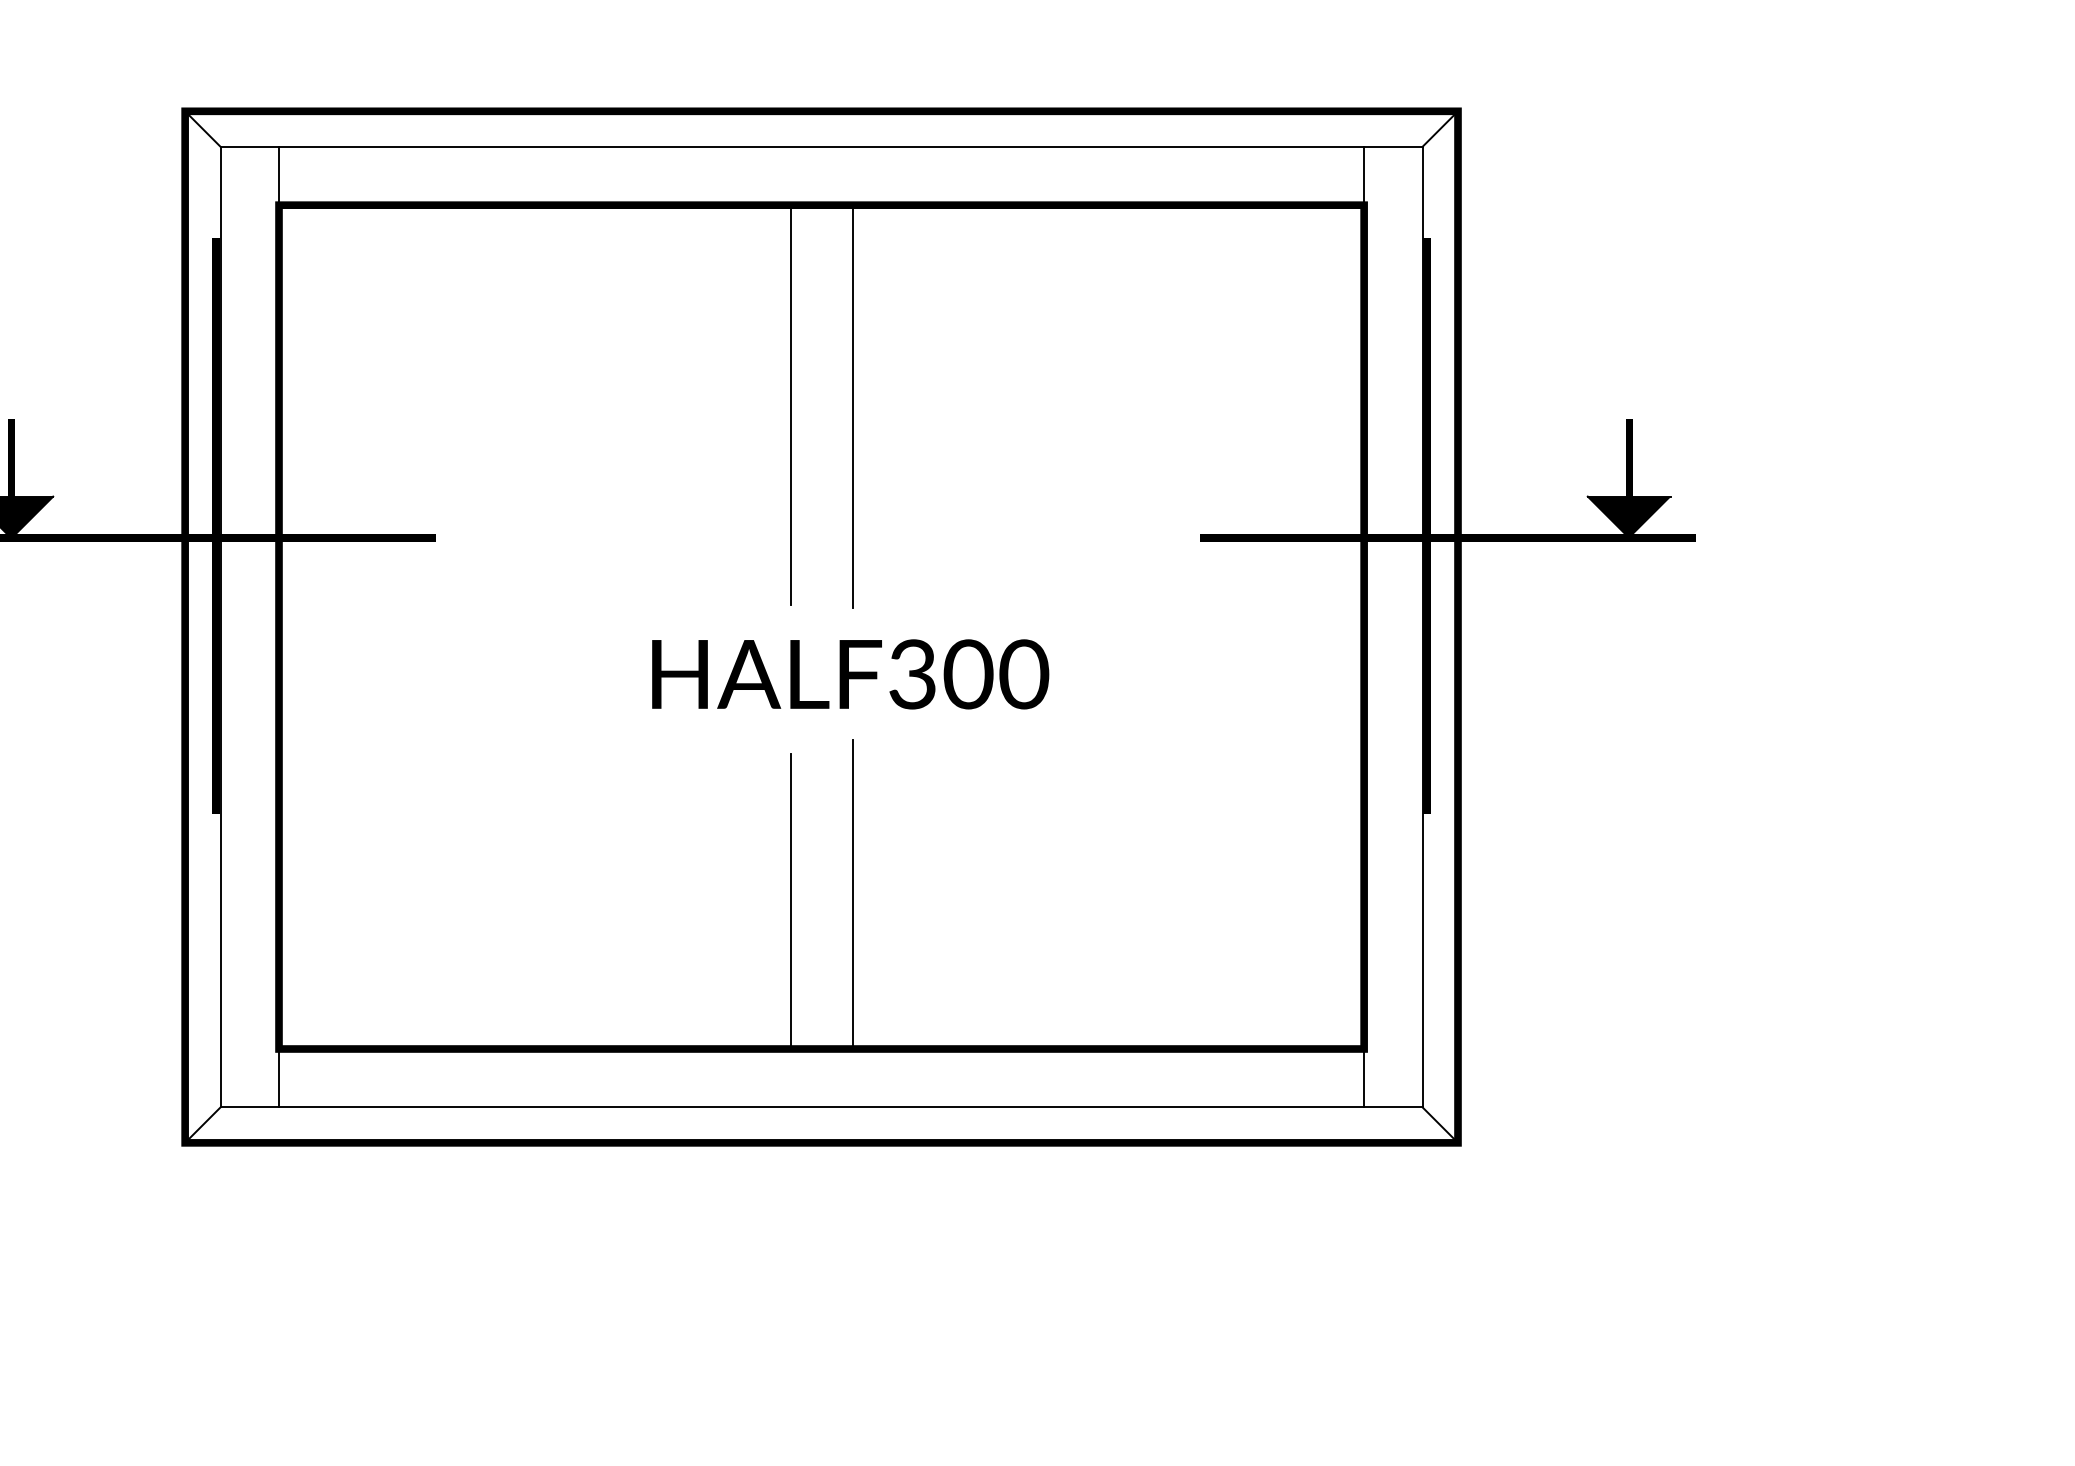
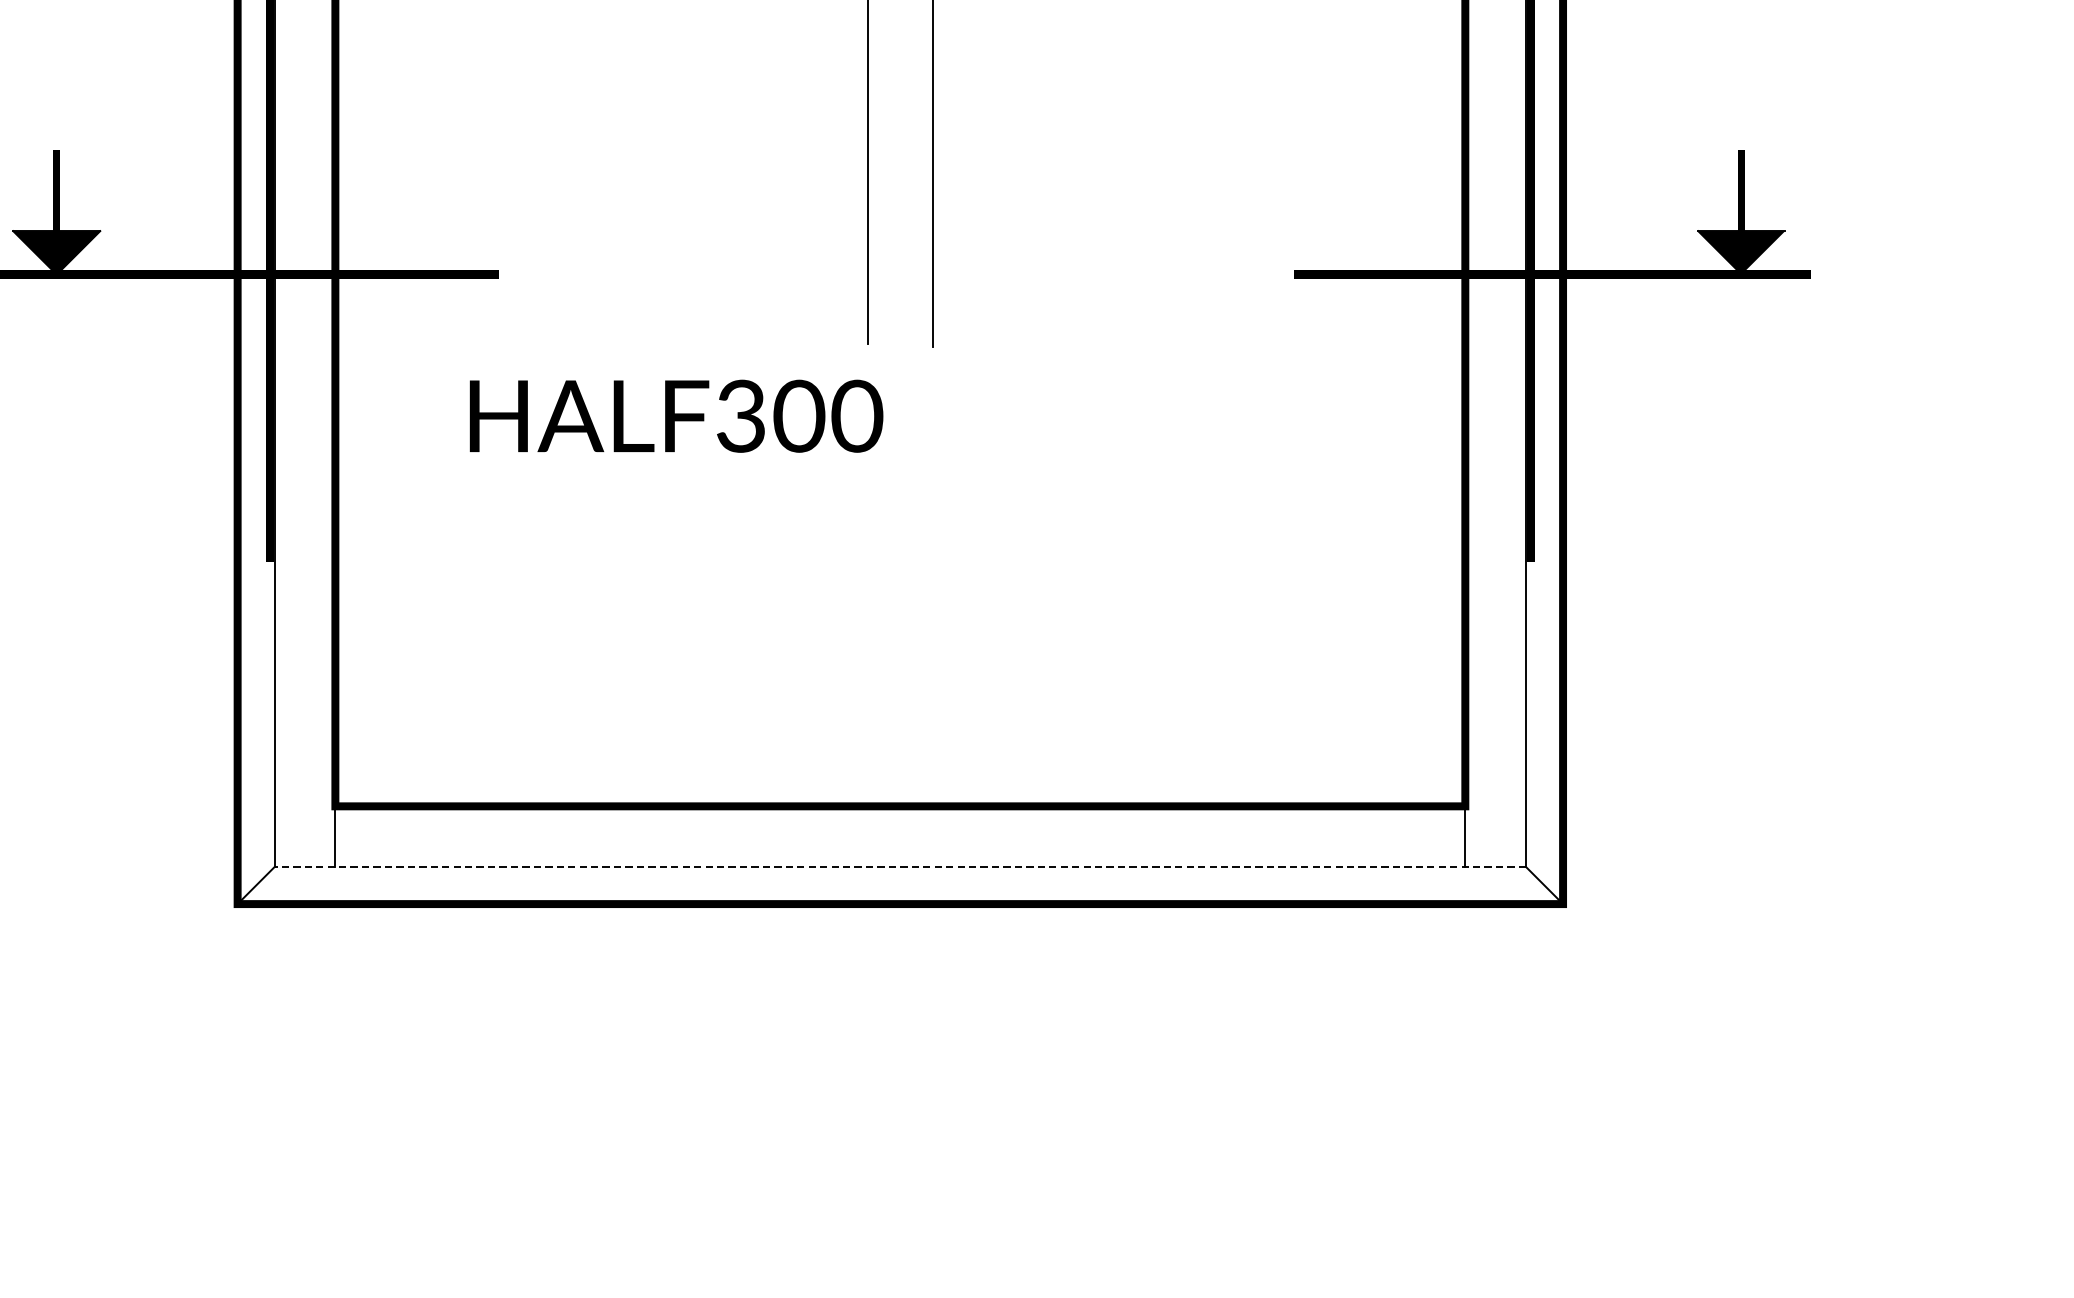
text: (850, 674) -> (676, 416), moved
line: (852, 894) -> (932, 645), removed
line: (790, 901) -> (867, 652), removed
line: (821, 1107) -> (900, 867), solid -> dashed

